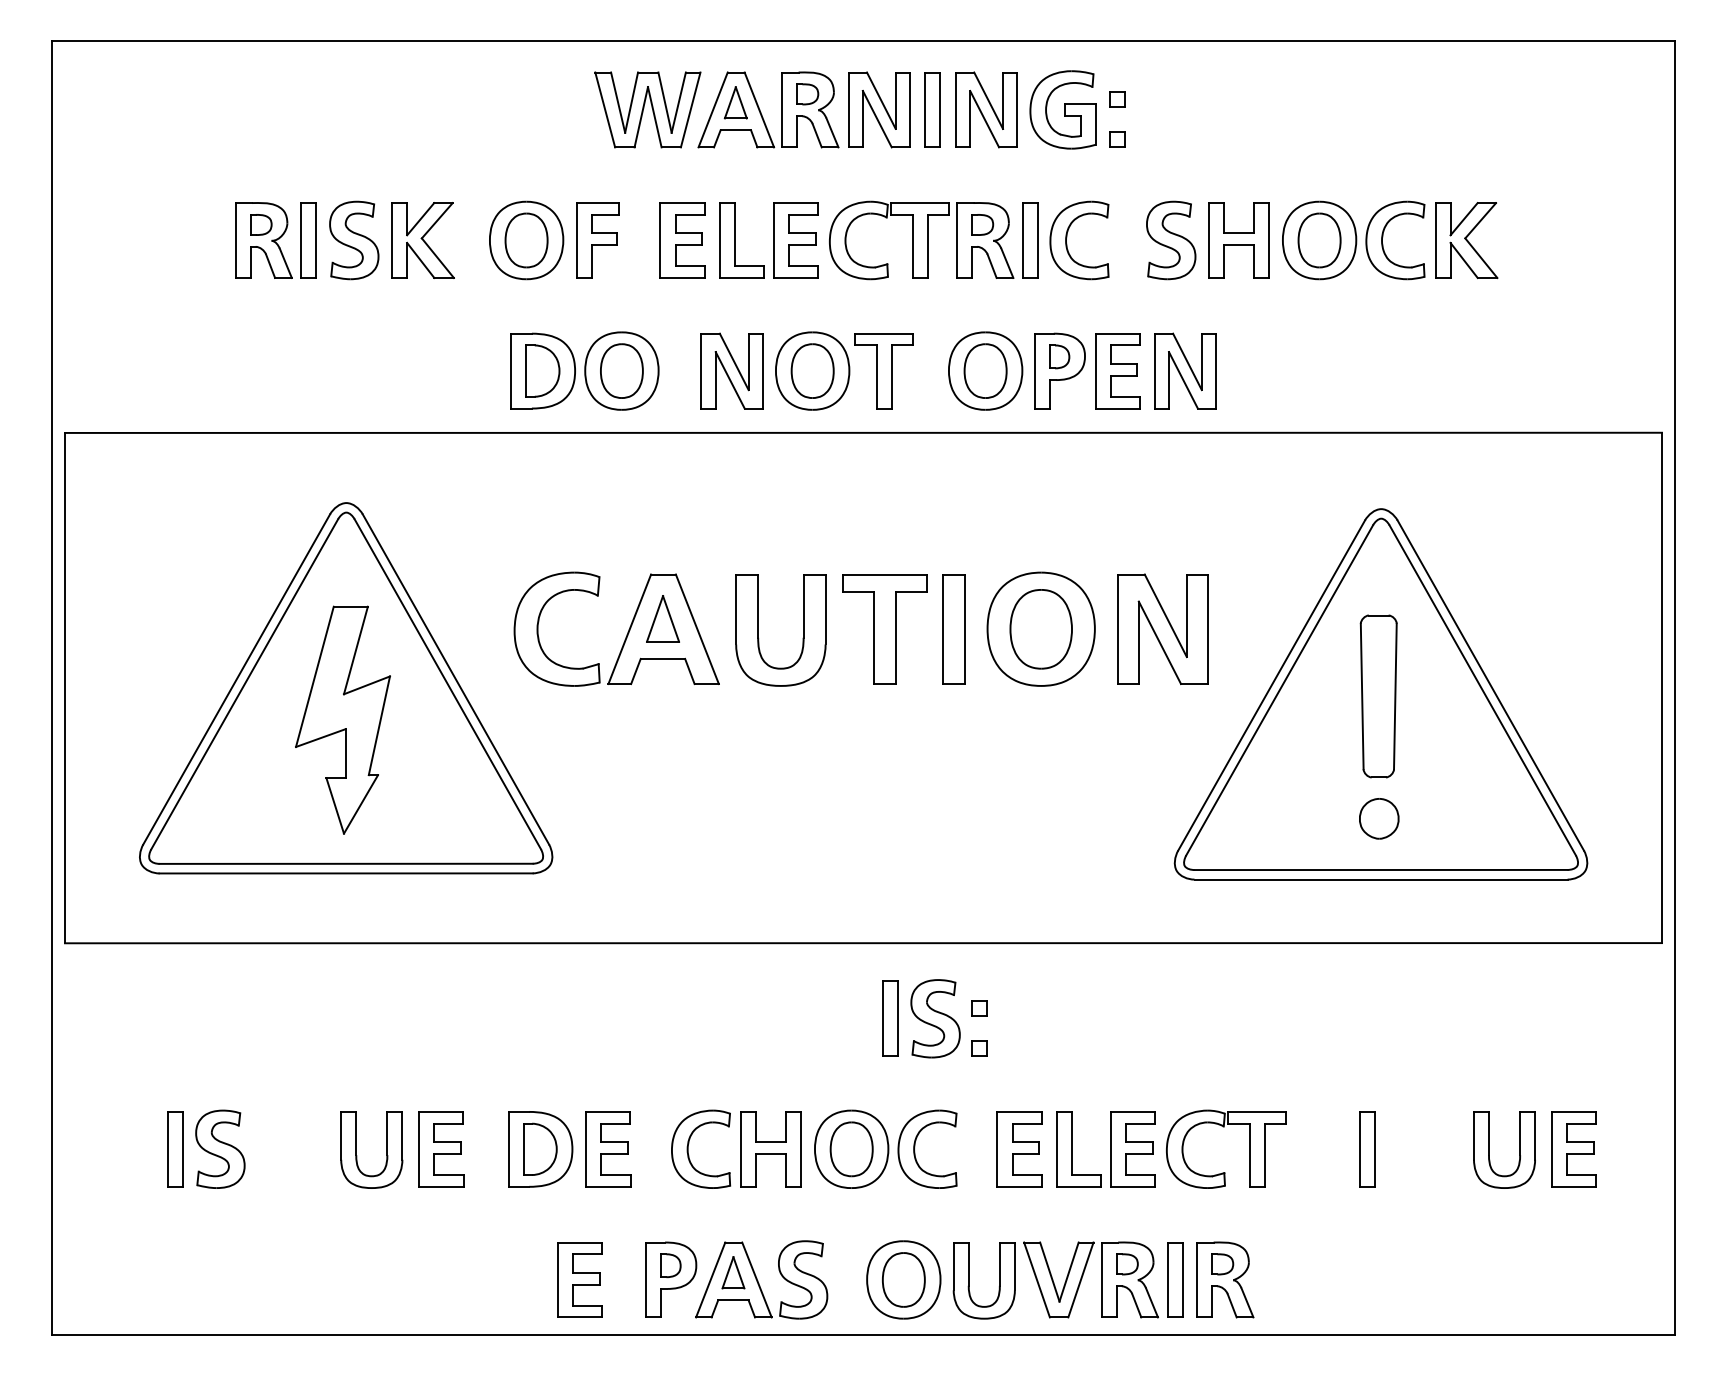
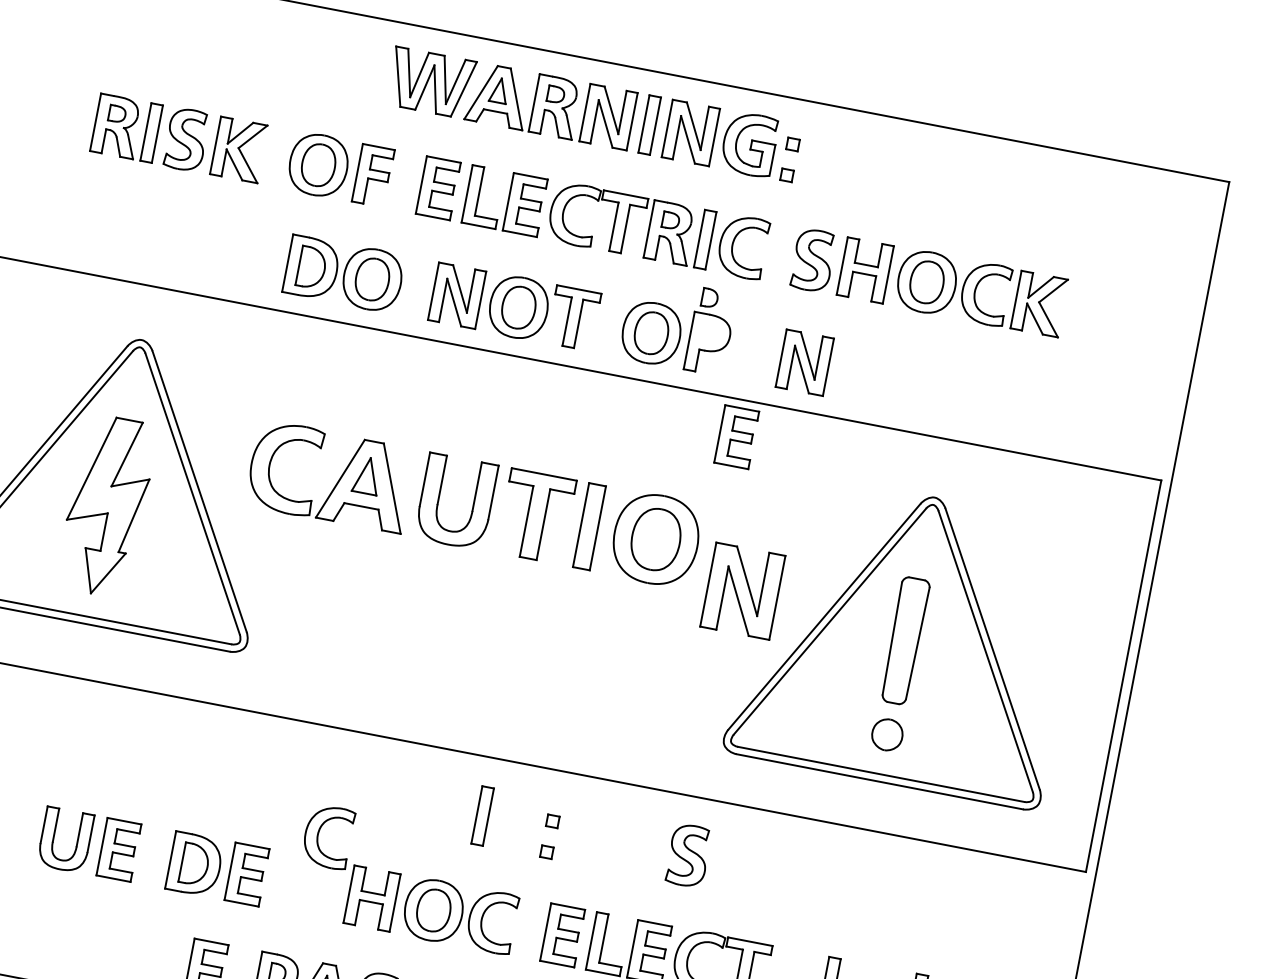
part: (1059, 356) -> (709, 297), moved
part: (1117, 371) -> (736, 437), moved
part: (1162, 628) -> (742, 590), moved
part: (935, 1018) -> (688, 855), moved
part: (689, 1143) -> (320, 830), moved

